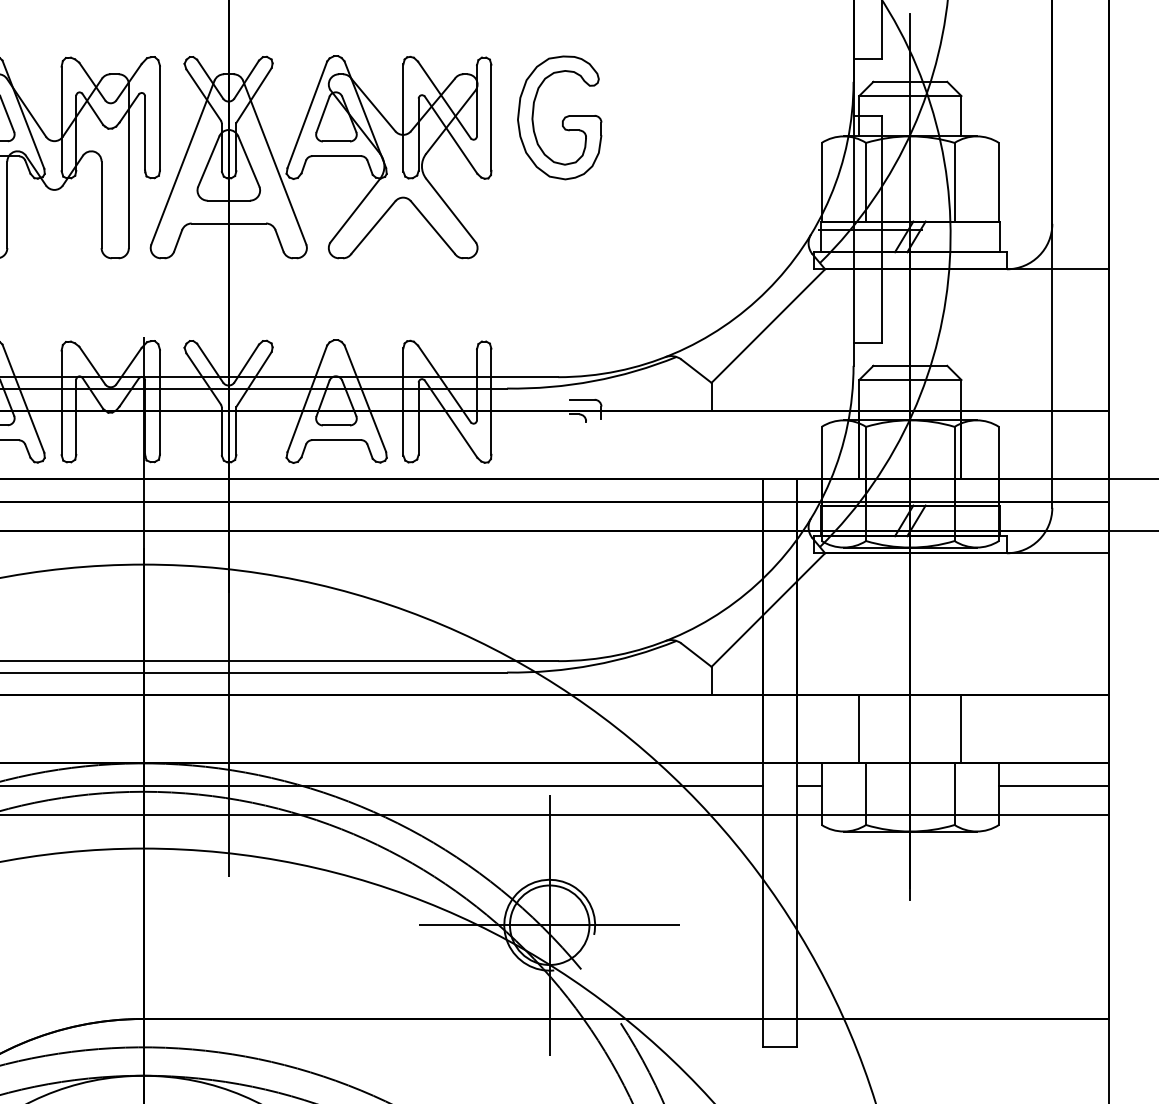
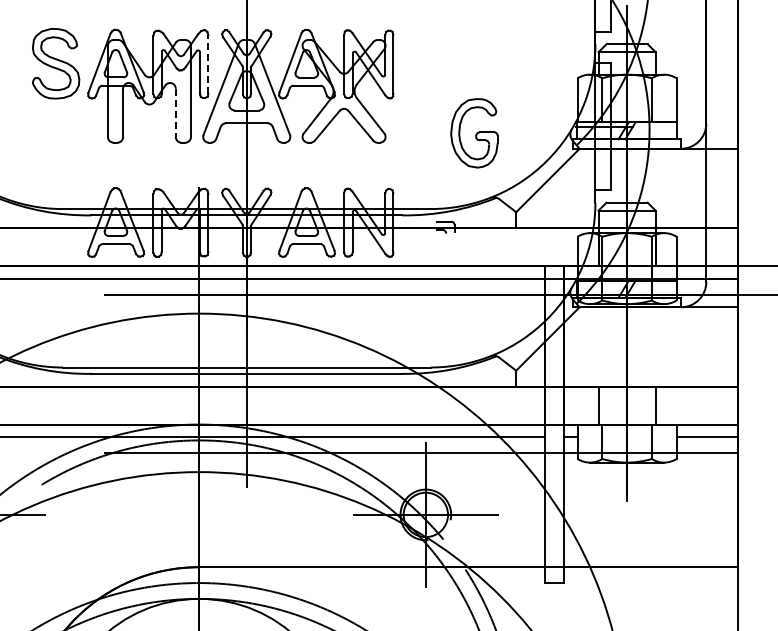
line: (160, 118) -> (208, 64), solid -> dashed
part: (559, 118) -> (474, 133), moved
line: (101, 205) -> (175, 113), solid -> dashed

